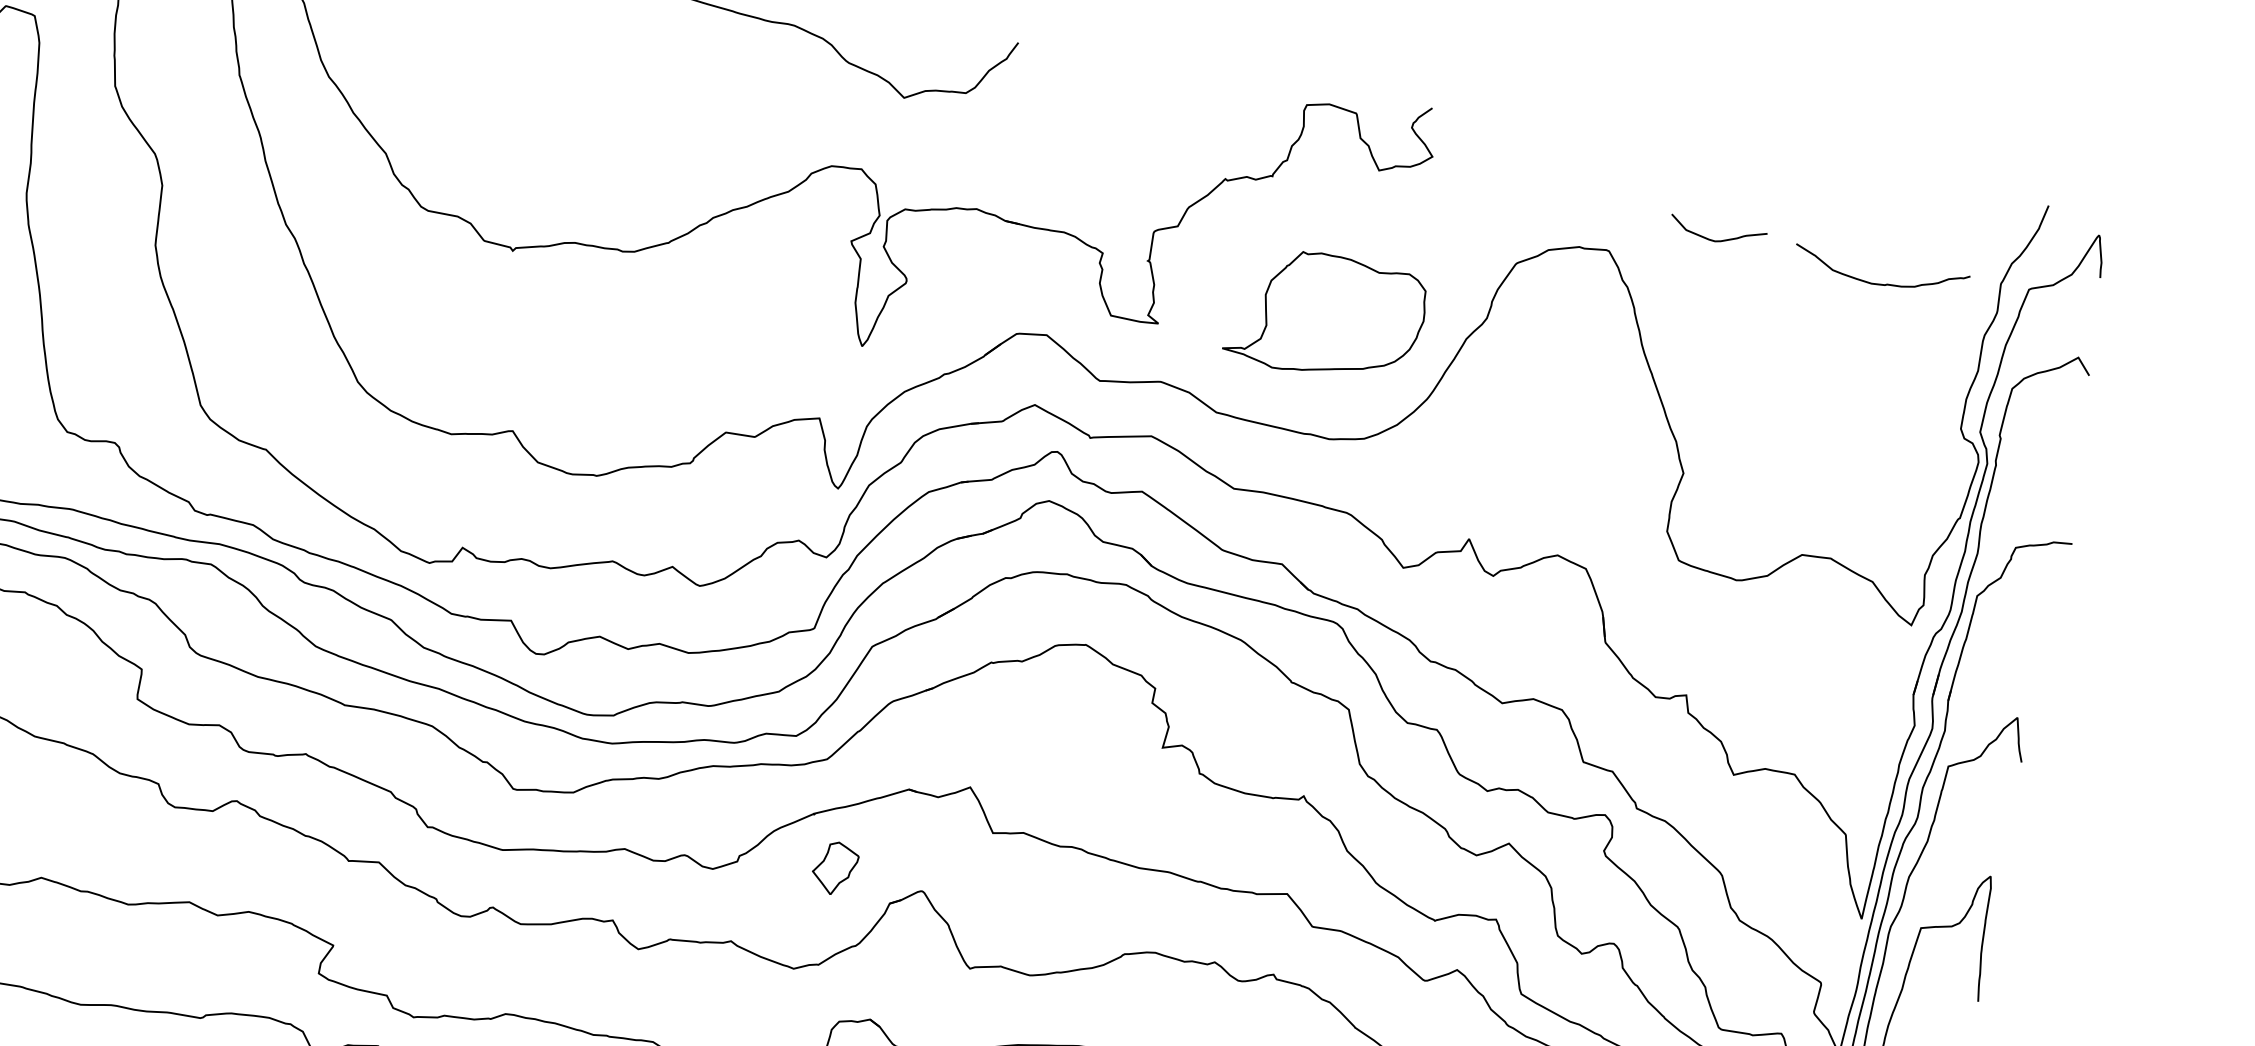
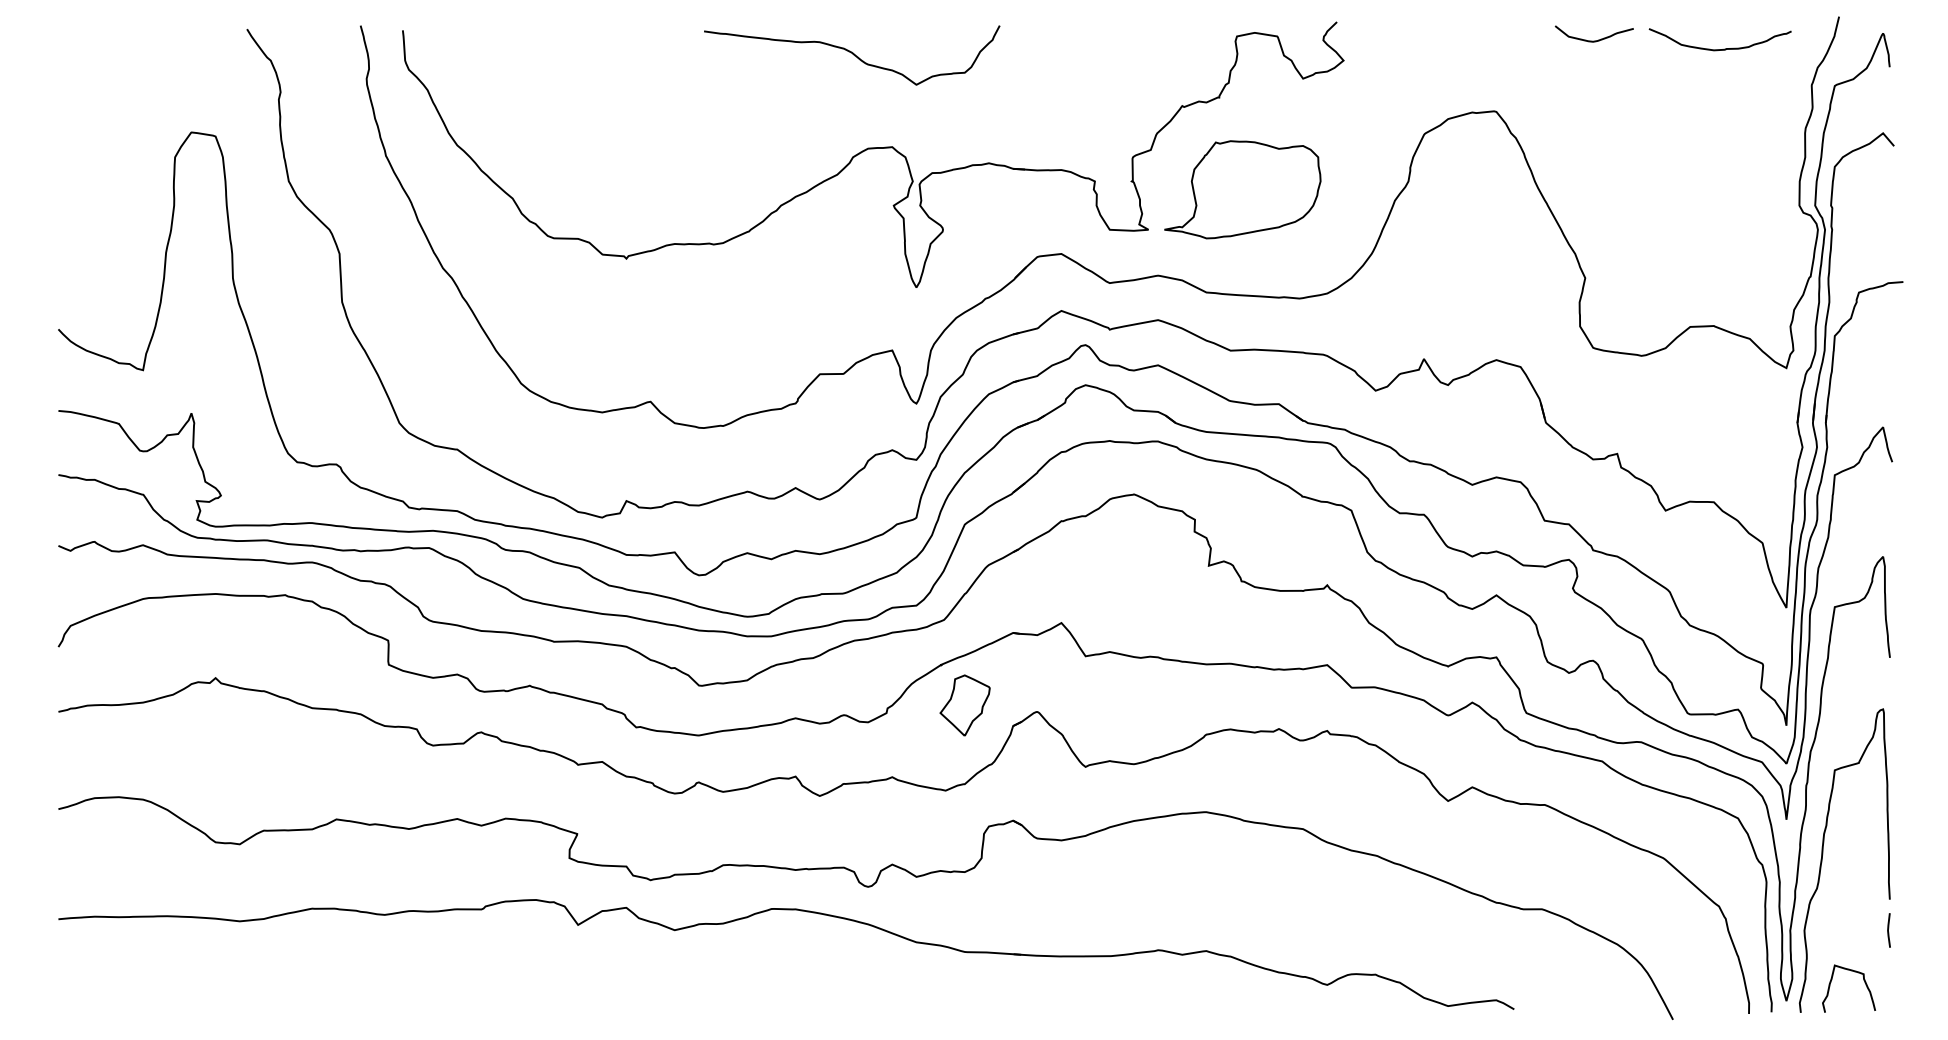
curve: (1715, 239) -> (1593, 40), moved
curve: (1883, 283) -> (1723, 48), moved
part: (1326, 315) -> (1242, 189), moved
part: (834, 868) -> (964, 705), size x1.43

